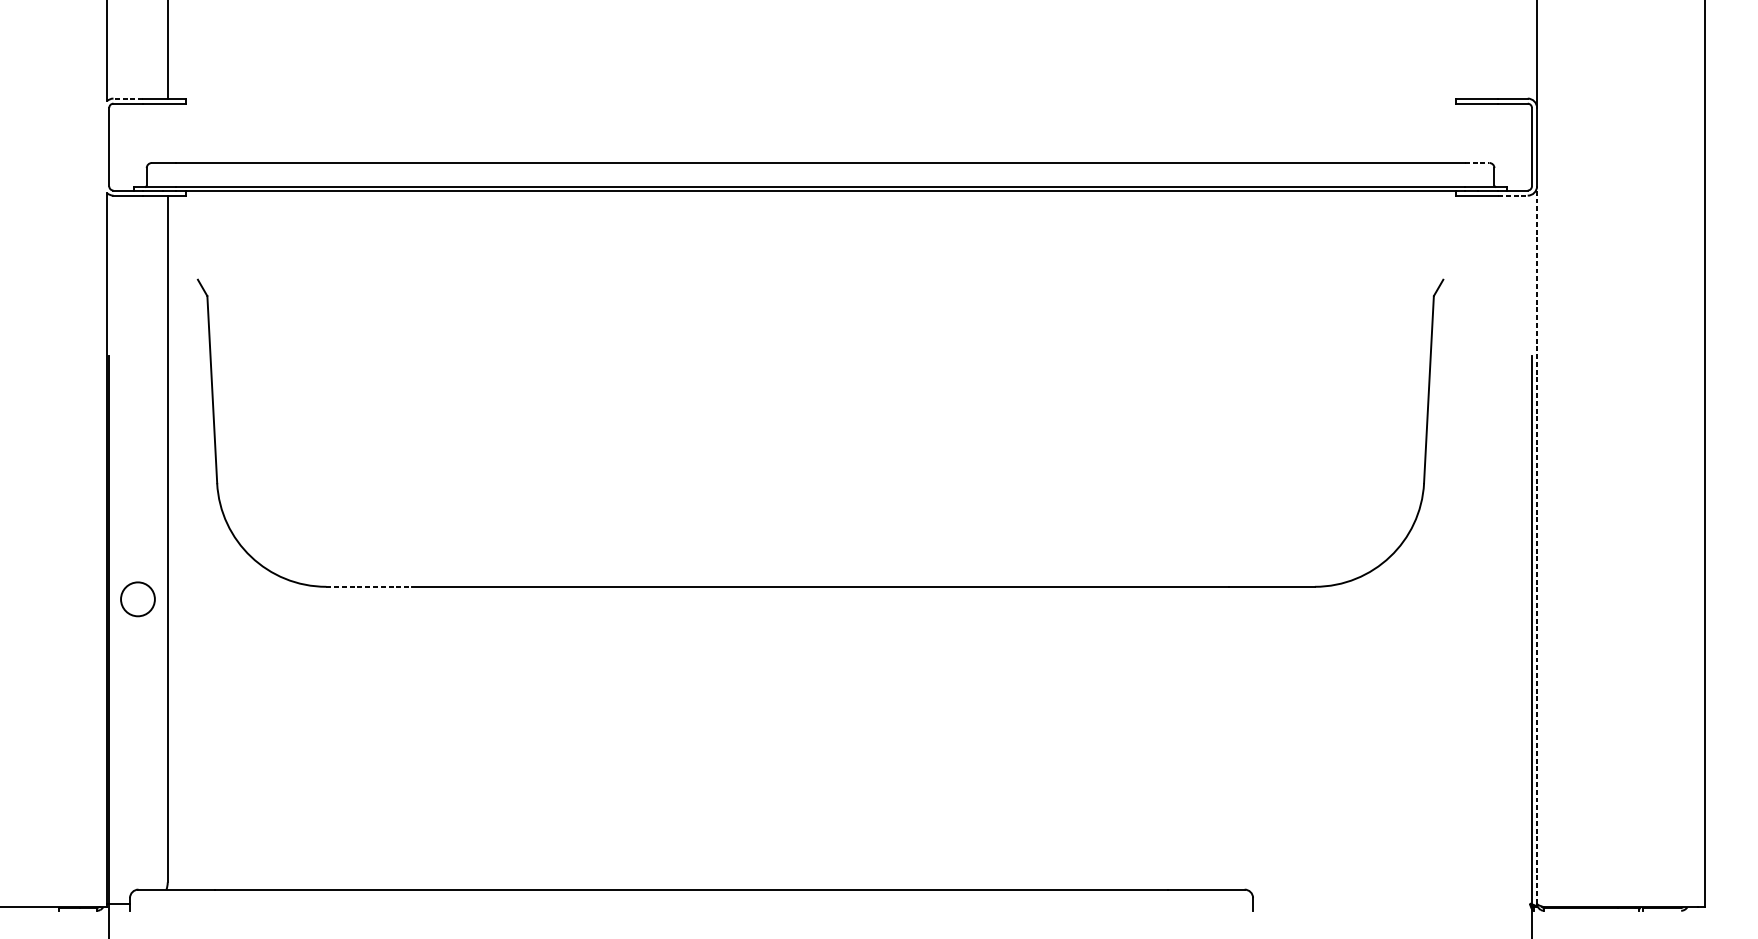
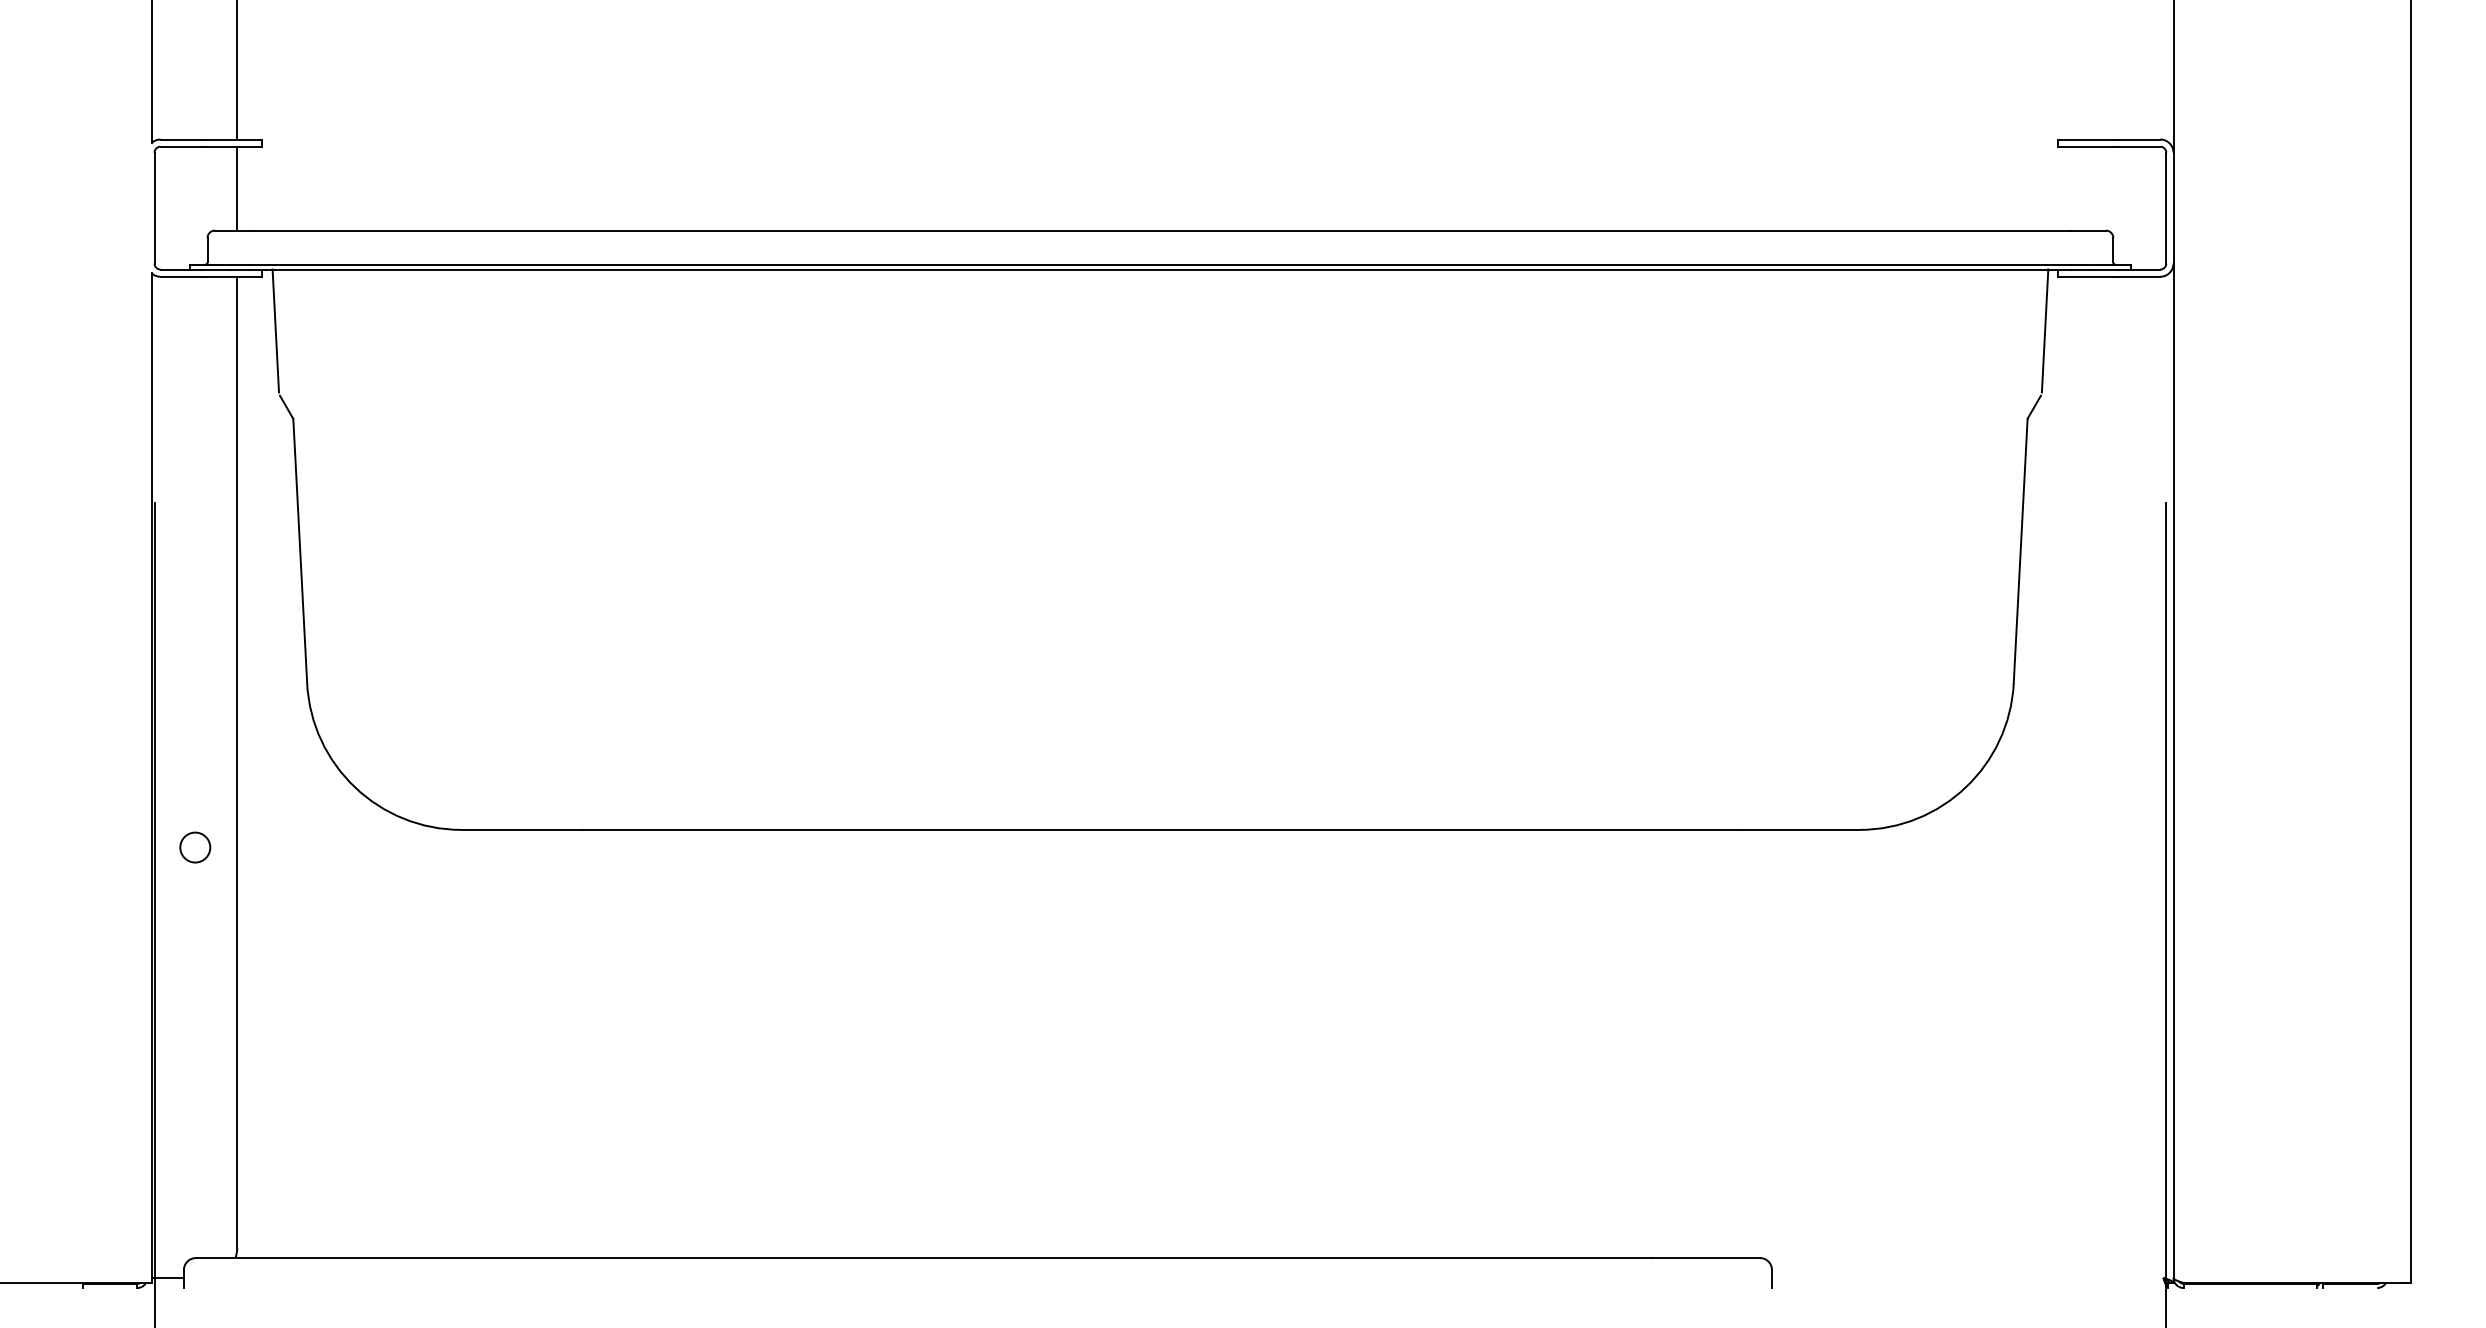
line: (128, 98) -> (181, 139), dashed -> solid
line: (167, 133) -> (237, 188), added
line: (1477, 162) -> (2089, 230), dashed -> solid
line: (1513, 195) -> (2139, 276), dashed -> solid
line: (194, 233) -> (275, 330), added
line: (1445, 233) -> (2044, 330), added
line: (1537, 544) -> (2173, 770), dashed -> solid
line: (369, 586) -> (522, 829), dashed -> solid
circle: (138, 599) -> (195, 847), size x0.62

